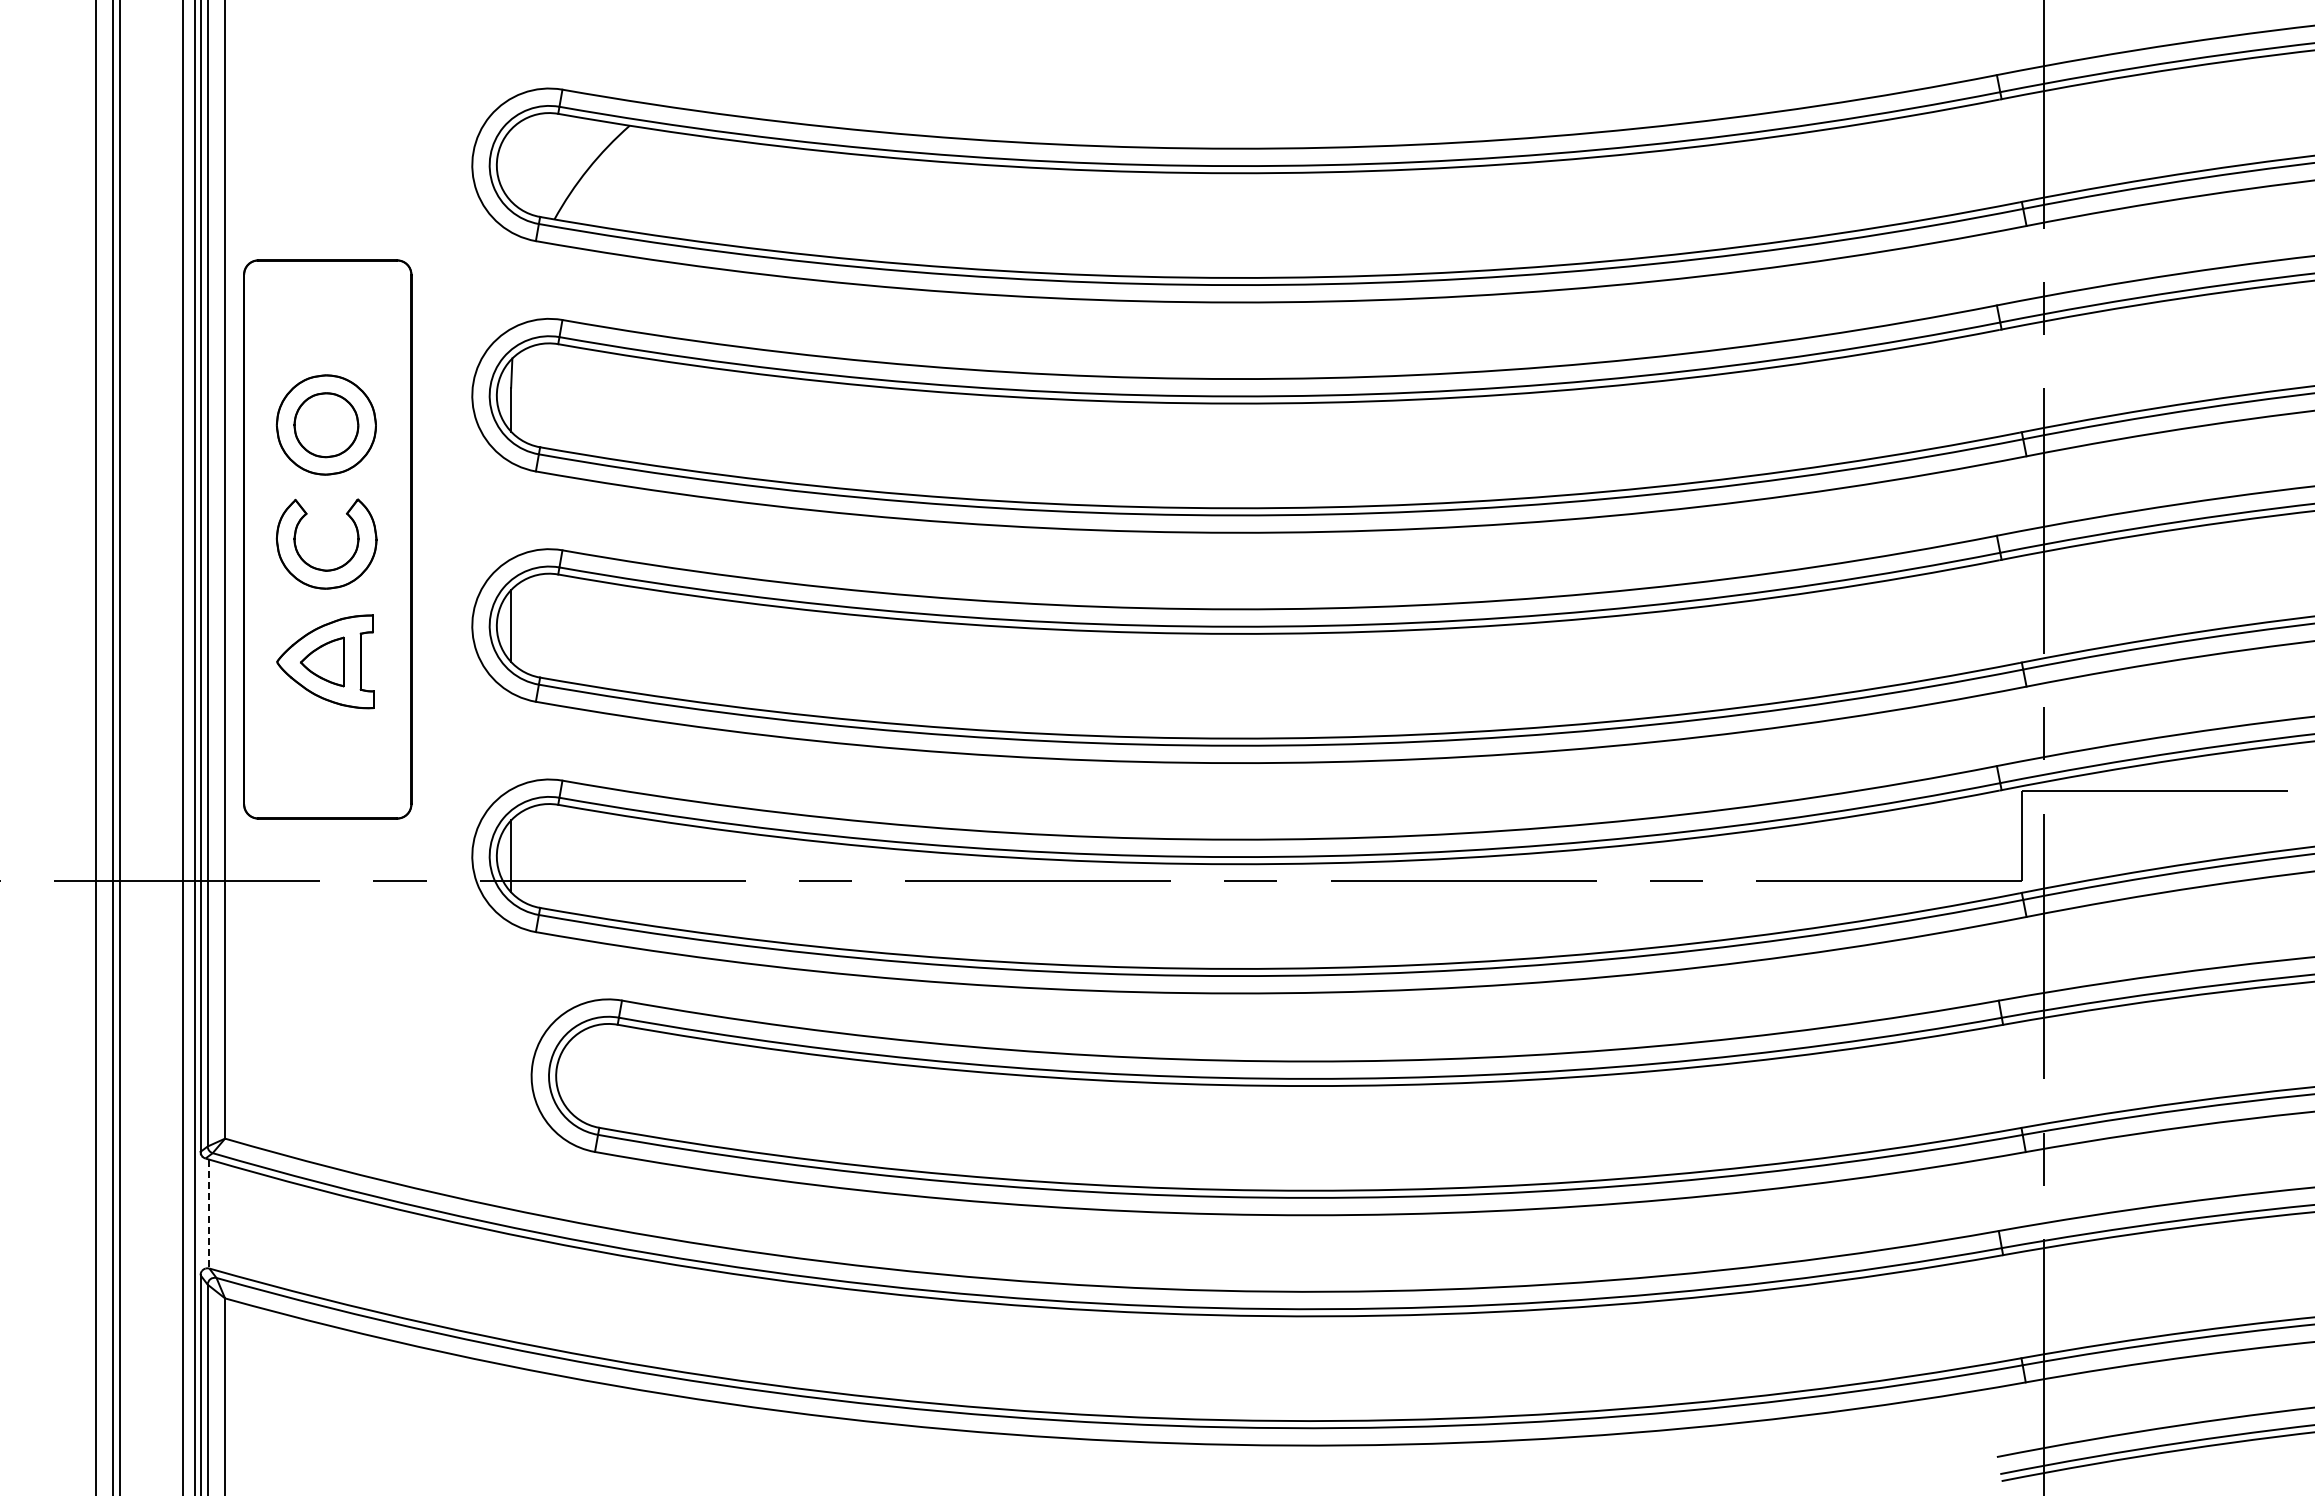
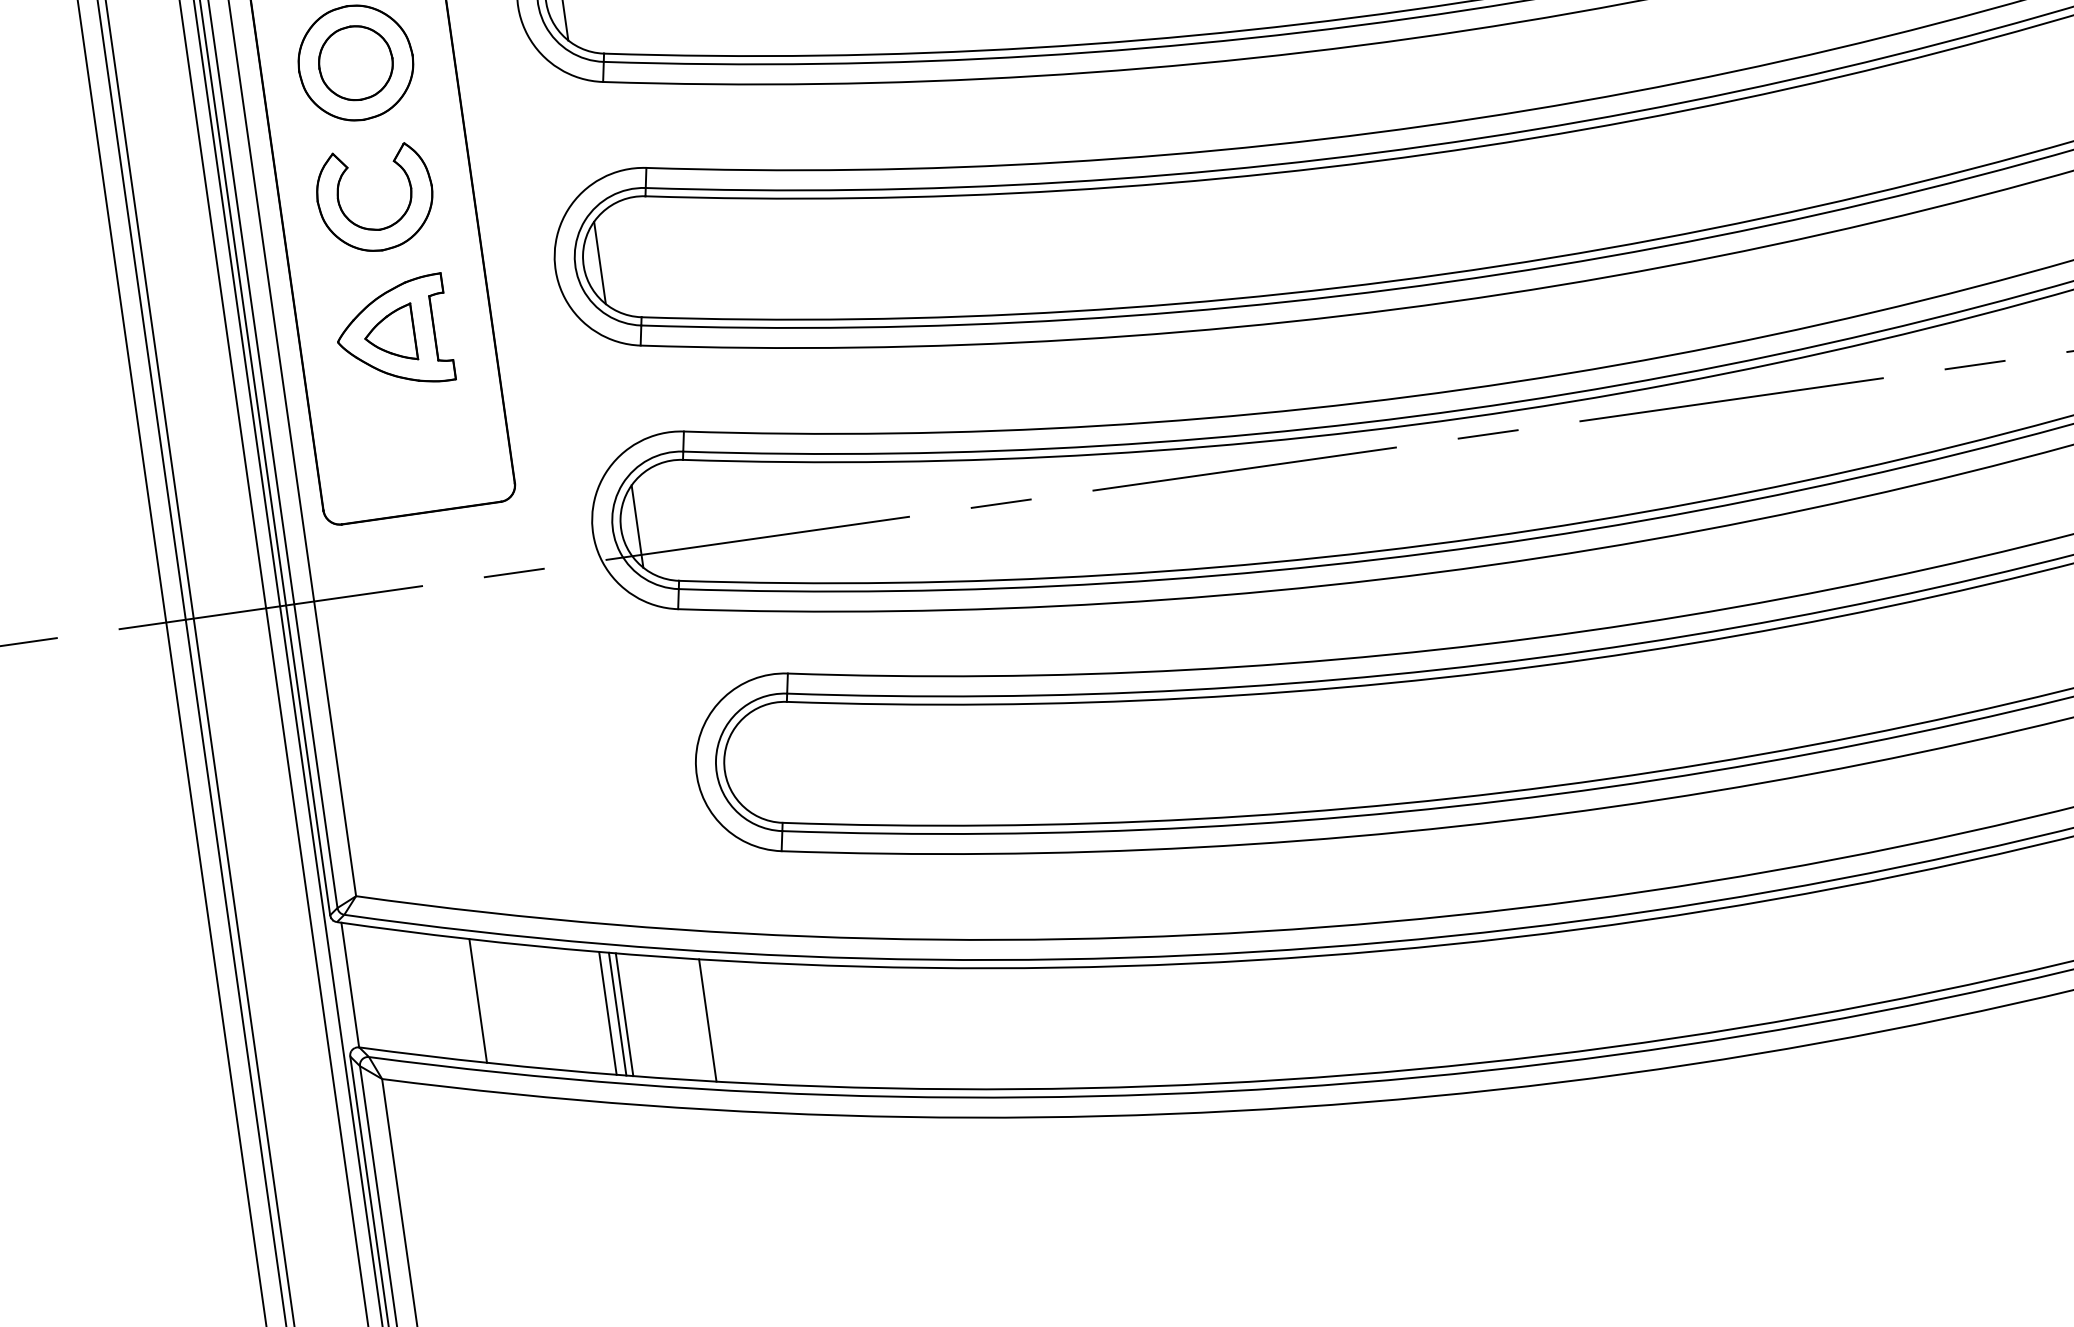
line: (209, 1214) -> (350, 985), dashed -> solid
line: (316, 1243) -> (477, 1001), added
line: (426, 1269) -> (607, 1013), added
line: (434, 1271) -> (617, 1014), added
line: (440, 1272) -> (624, 1014), added
line: (511, 1287) -> (708, 1019), added

